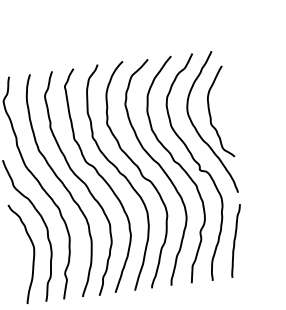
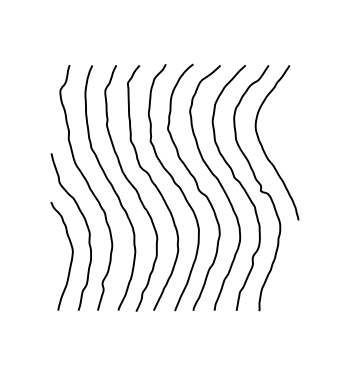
curve: (211, 115) -> (280, 134), removed
curve: (235, 239) -> (289, 270), removed

